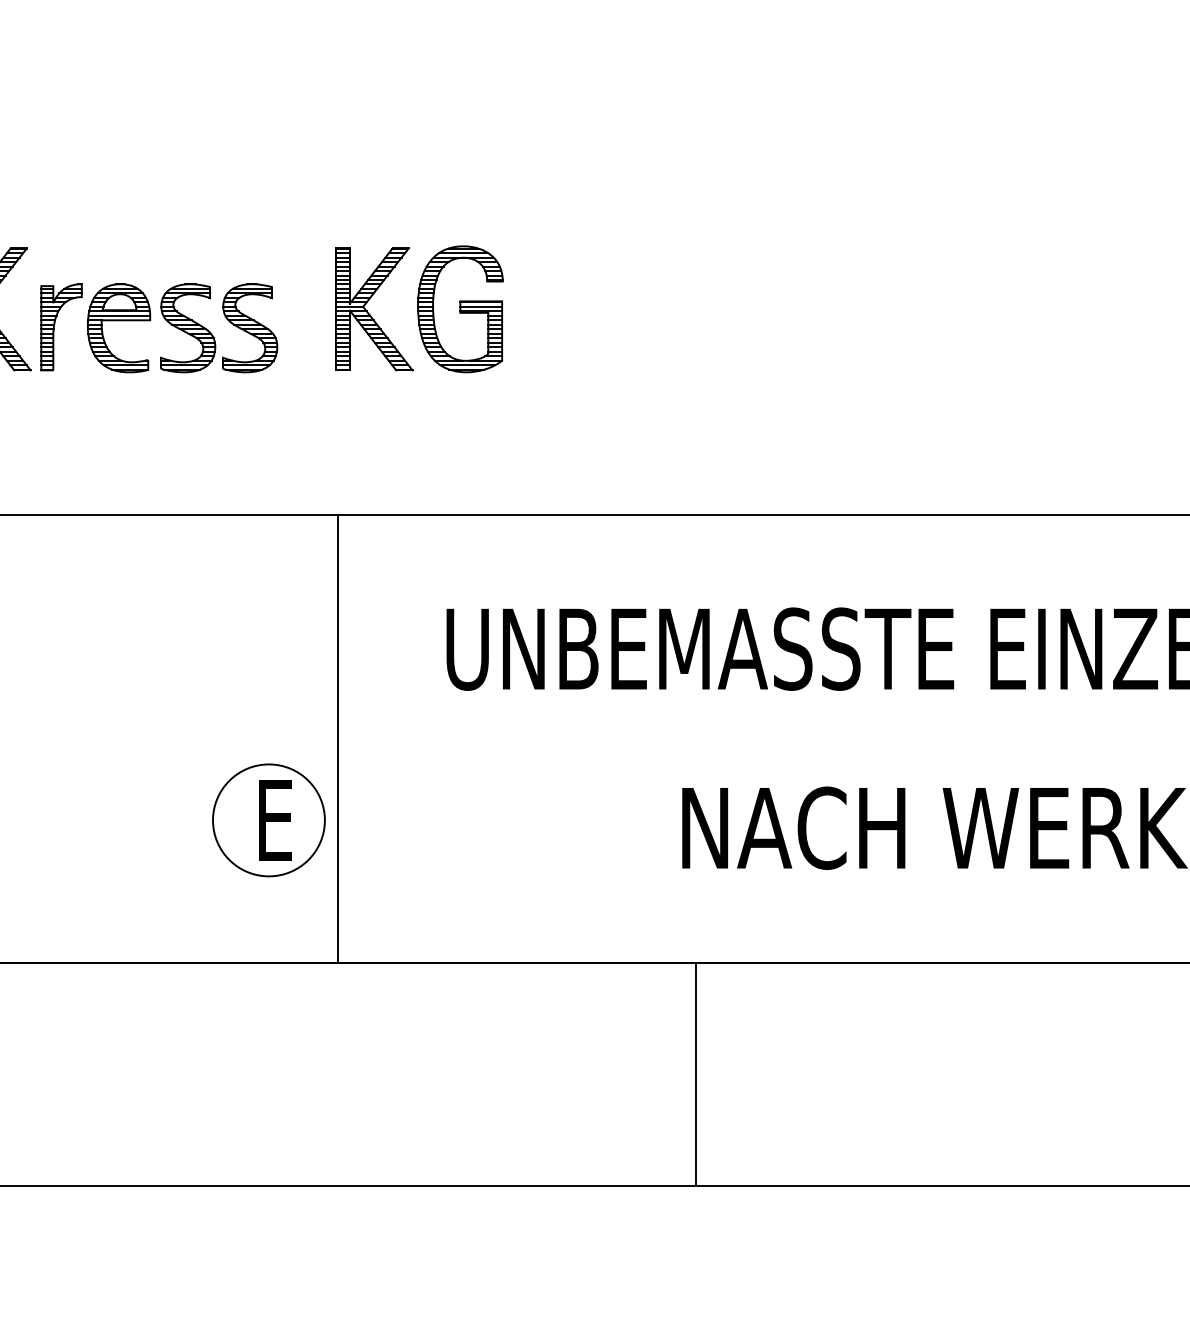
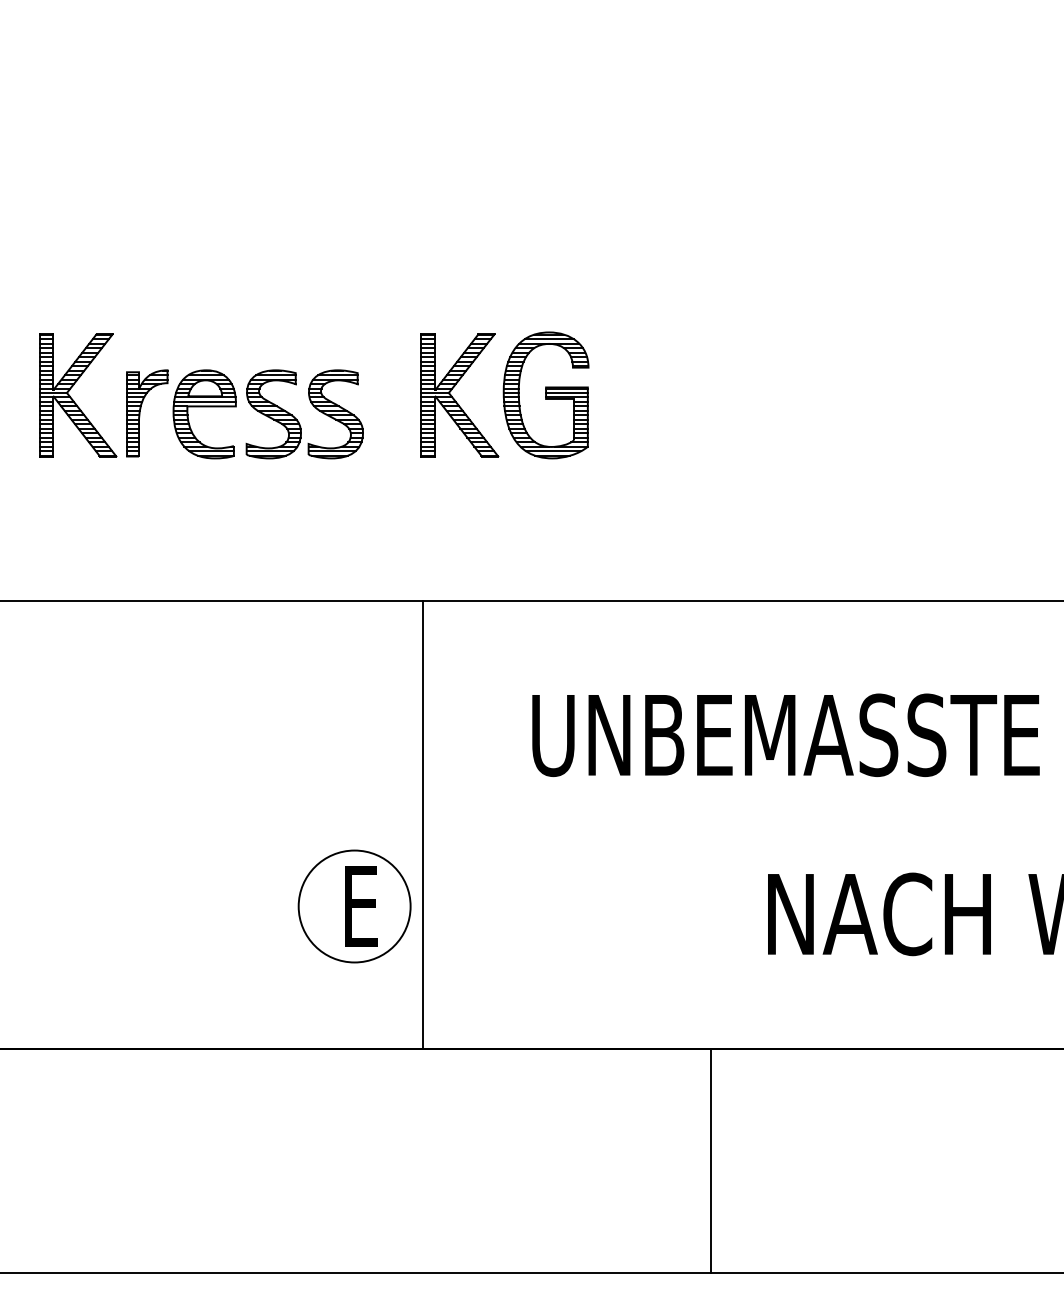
line: (695, 1074) -> (710, 1160), moved

